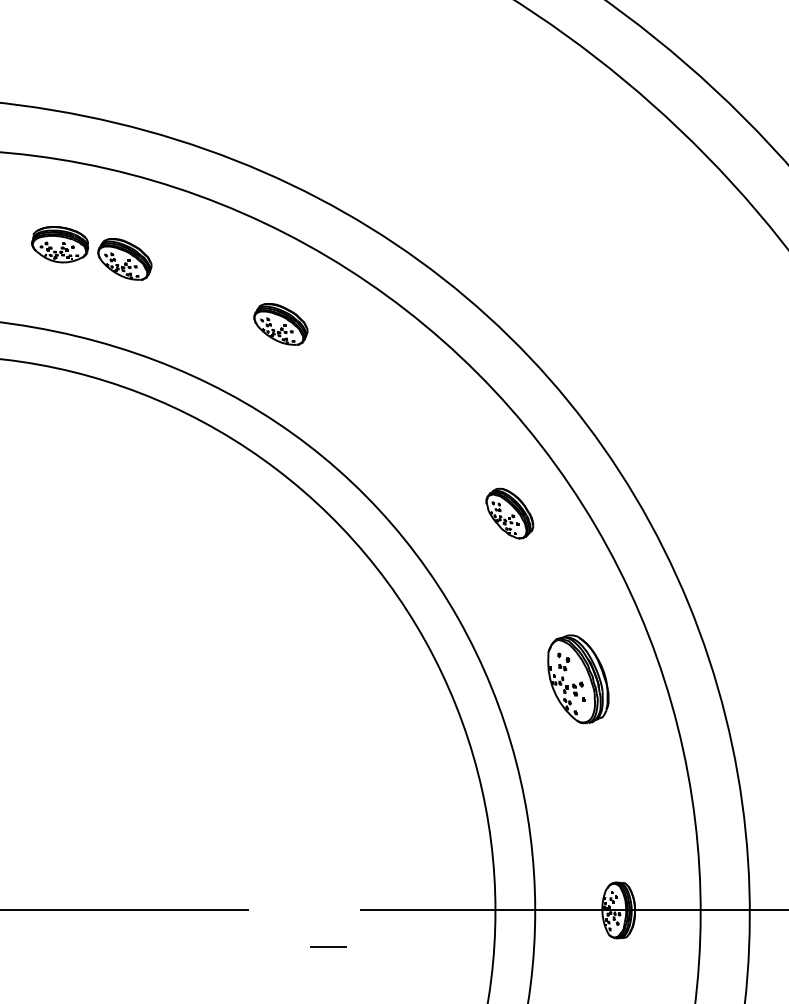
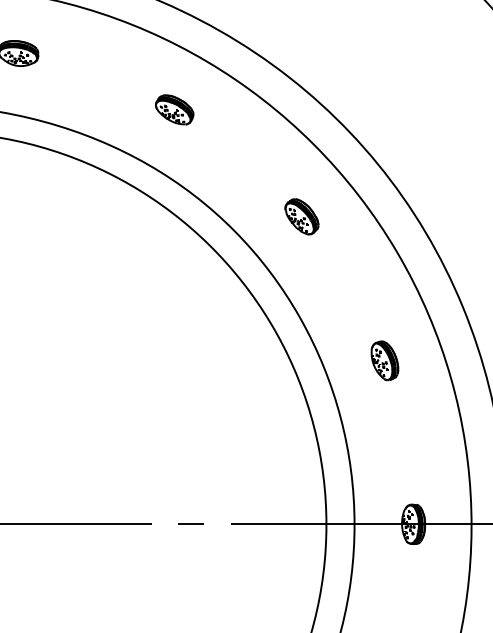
part: (124, 259) -> (64, 64), removed
part: (509, 513) -> (301, 216), moved
part: (577, 678) -> (384, 360), size x0.62
line: (328, 946) -> (191, 523), moved

